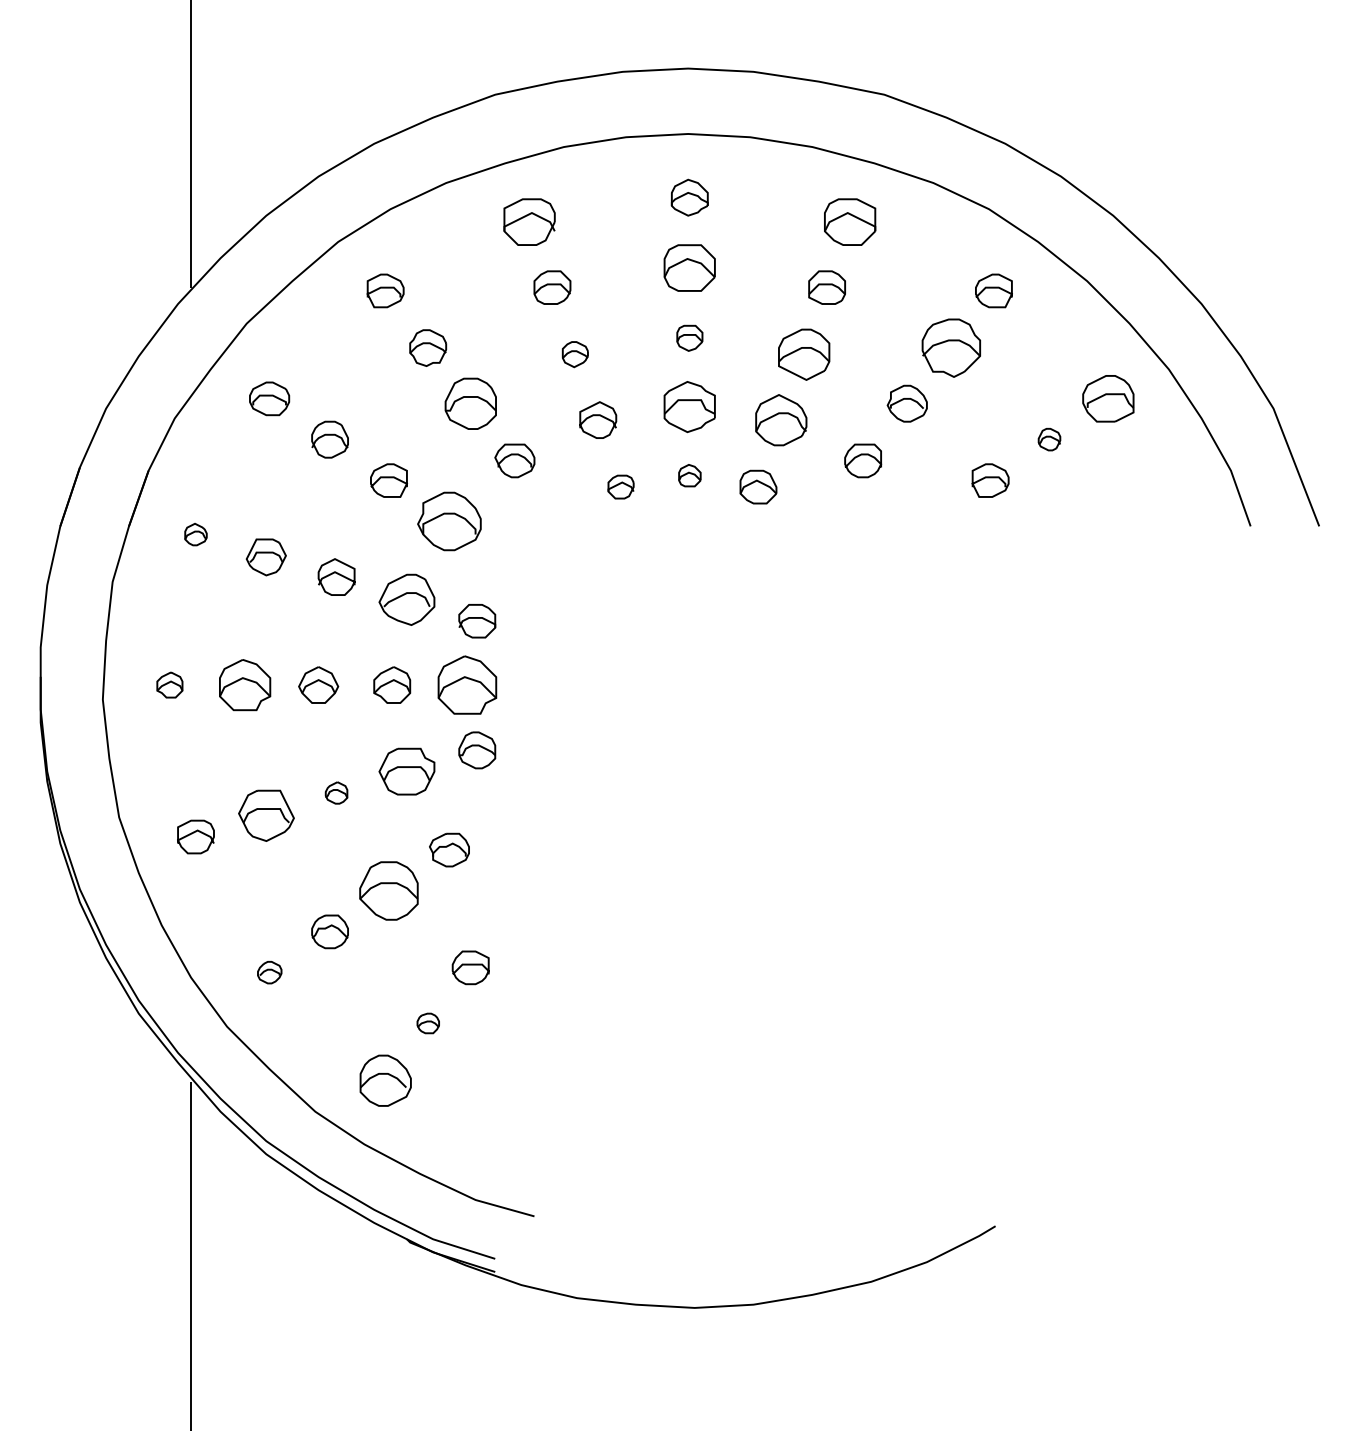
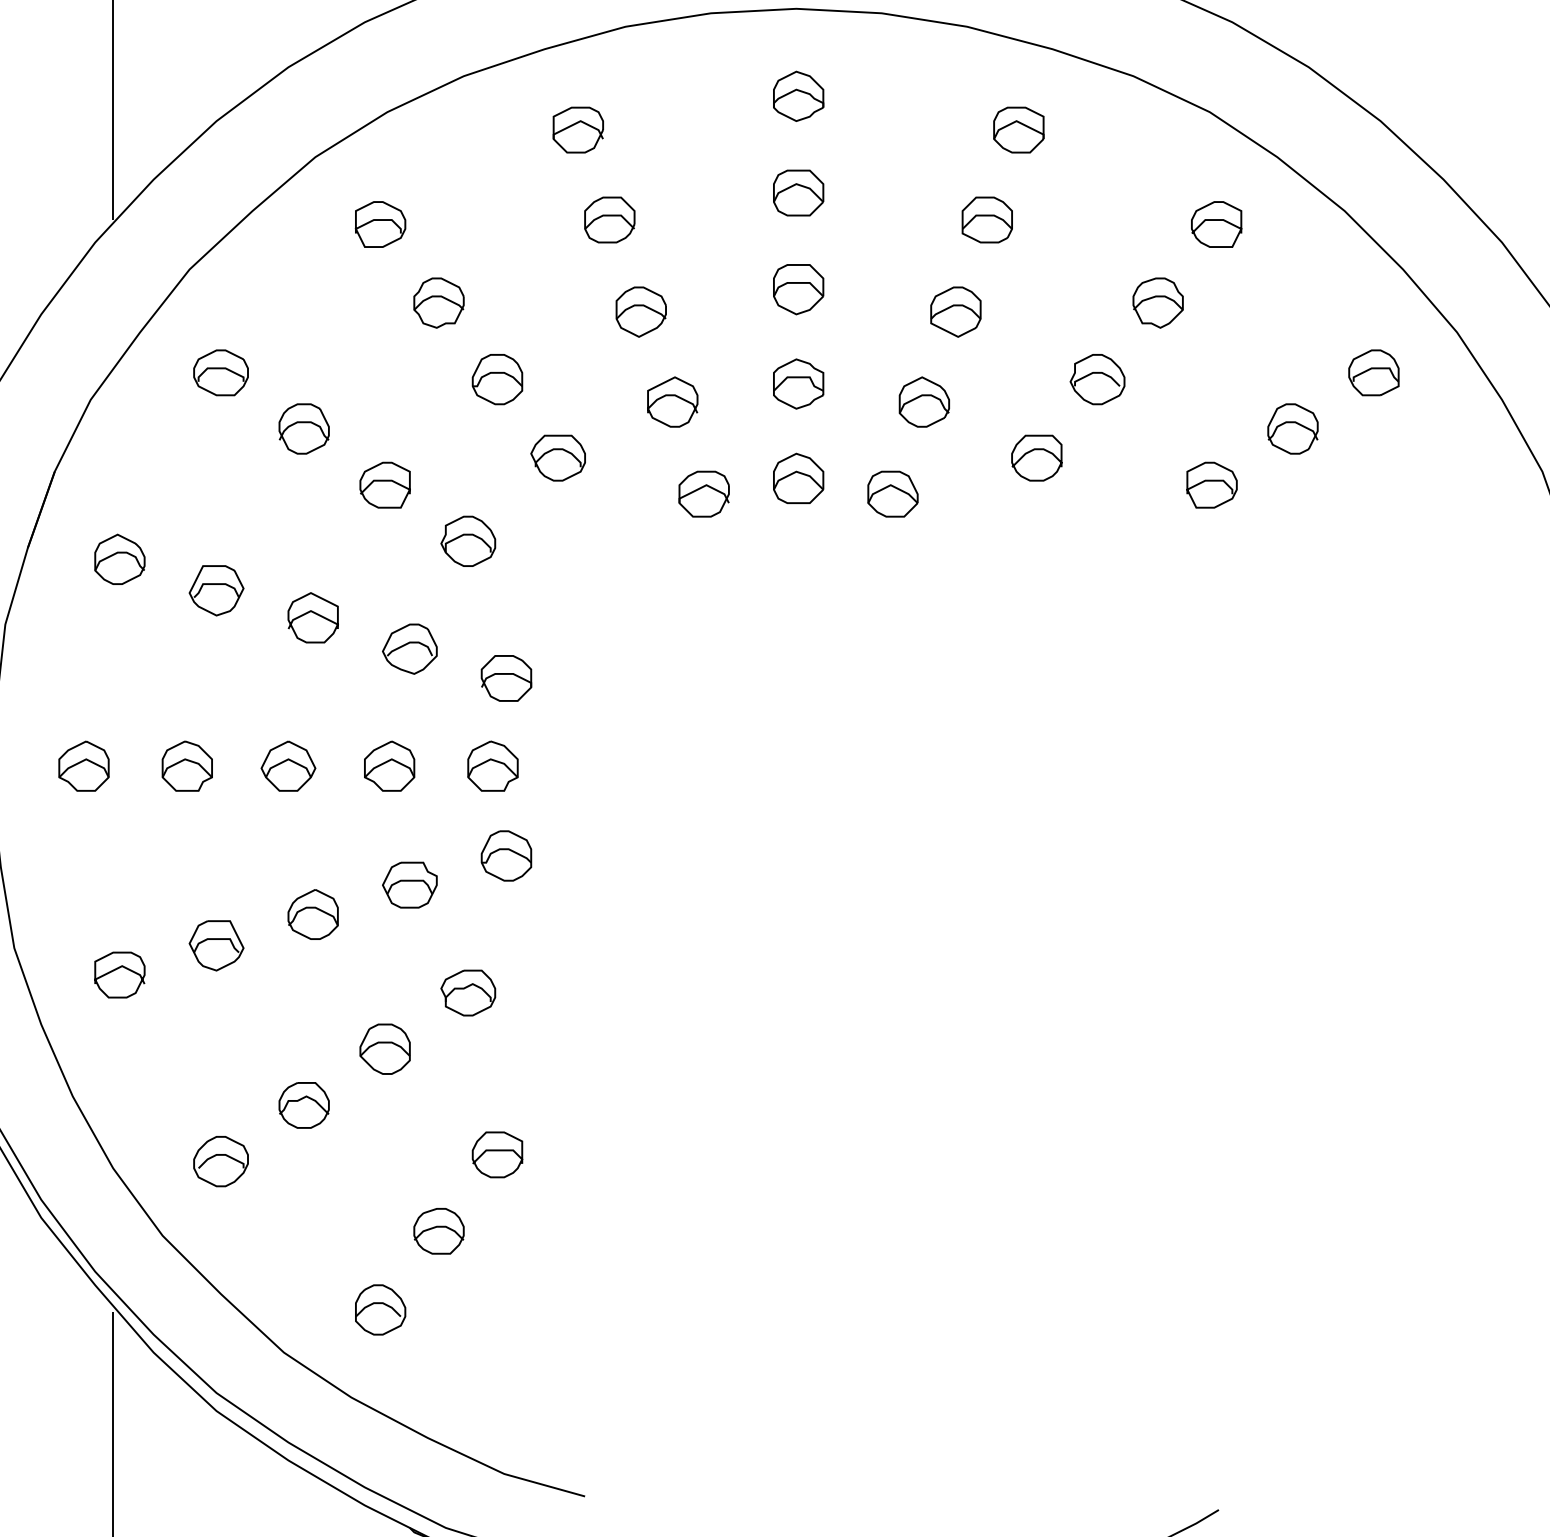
part: (529, 222) -> (578, 130), size x0.71
part: (849, 222) -> (1018, 130), size x0.71
part: (689, 267) -> (798, 192), size x0.71
part: (689, 338) -> (798, 289), size x1.43
part: (951, 347) -> (1158, 302), size x0.62
part: (575, 354) -> (641, 311), size x1.43
part: (804, 354) -> (956, 311), size x0.71
part: (1108, 398) -> (1374, 372), size x0.71
part: (470, 403) -> (497, 379), size x0.71
part: (689, 406) -> (798, 383), size x0.71
part: (781, 419) -> (924, 401), size x0.71
part: (1049, 439) -> (1292, 428), size x1.67
part: (689, 475) -> (798, 478), size x1.67
part: (620, 486) -> (703, 493), size x1.43
part: (449, 521) -> (468, 541), size x0.62
part: (195, 534) -> (119, 559), size x1.67
part: (406, 599) -> (409, 648), size x0.71
part: (169, 684) -> (83, 765), size x1.43
part: (244, 684) -> (186, 765), size x0.71
part: (467, 684) -> (493, 765), size x0.62
part: (406, 771) -> (409, 885), size x0.71
part: (336, 792) -> (313, 913), size x1.67
part: (265, 815) -> (215, 945), size x0.71
part: (388, 890) -> (384, 1048), size x0.62
part: (269, 972) -> (220, 1161), size x1.67
part: (428, 1023) -> (439, 1231), size x1.67
part: (385, 1080) -> (380, 1309), size x0.71

